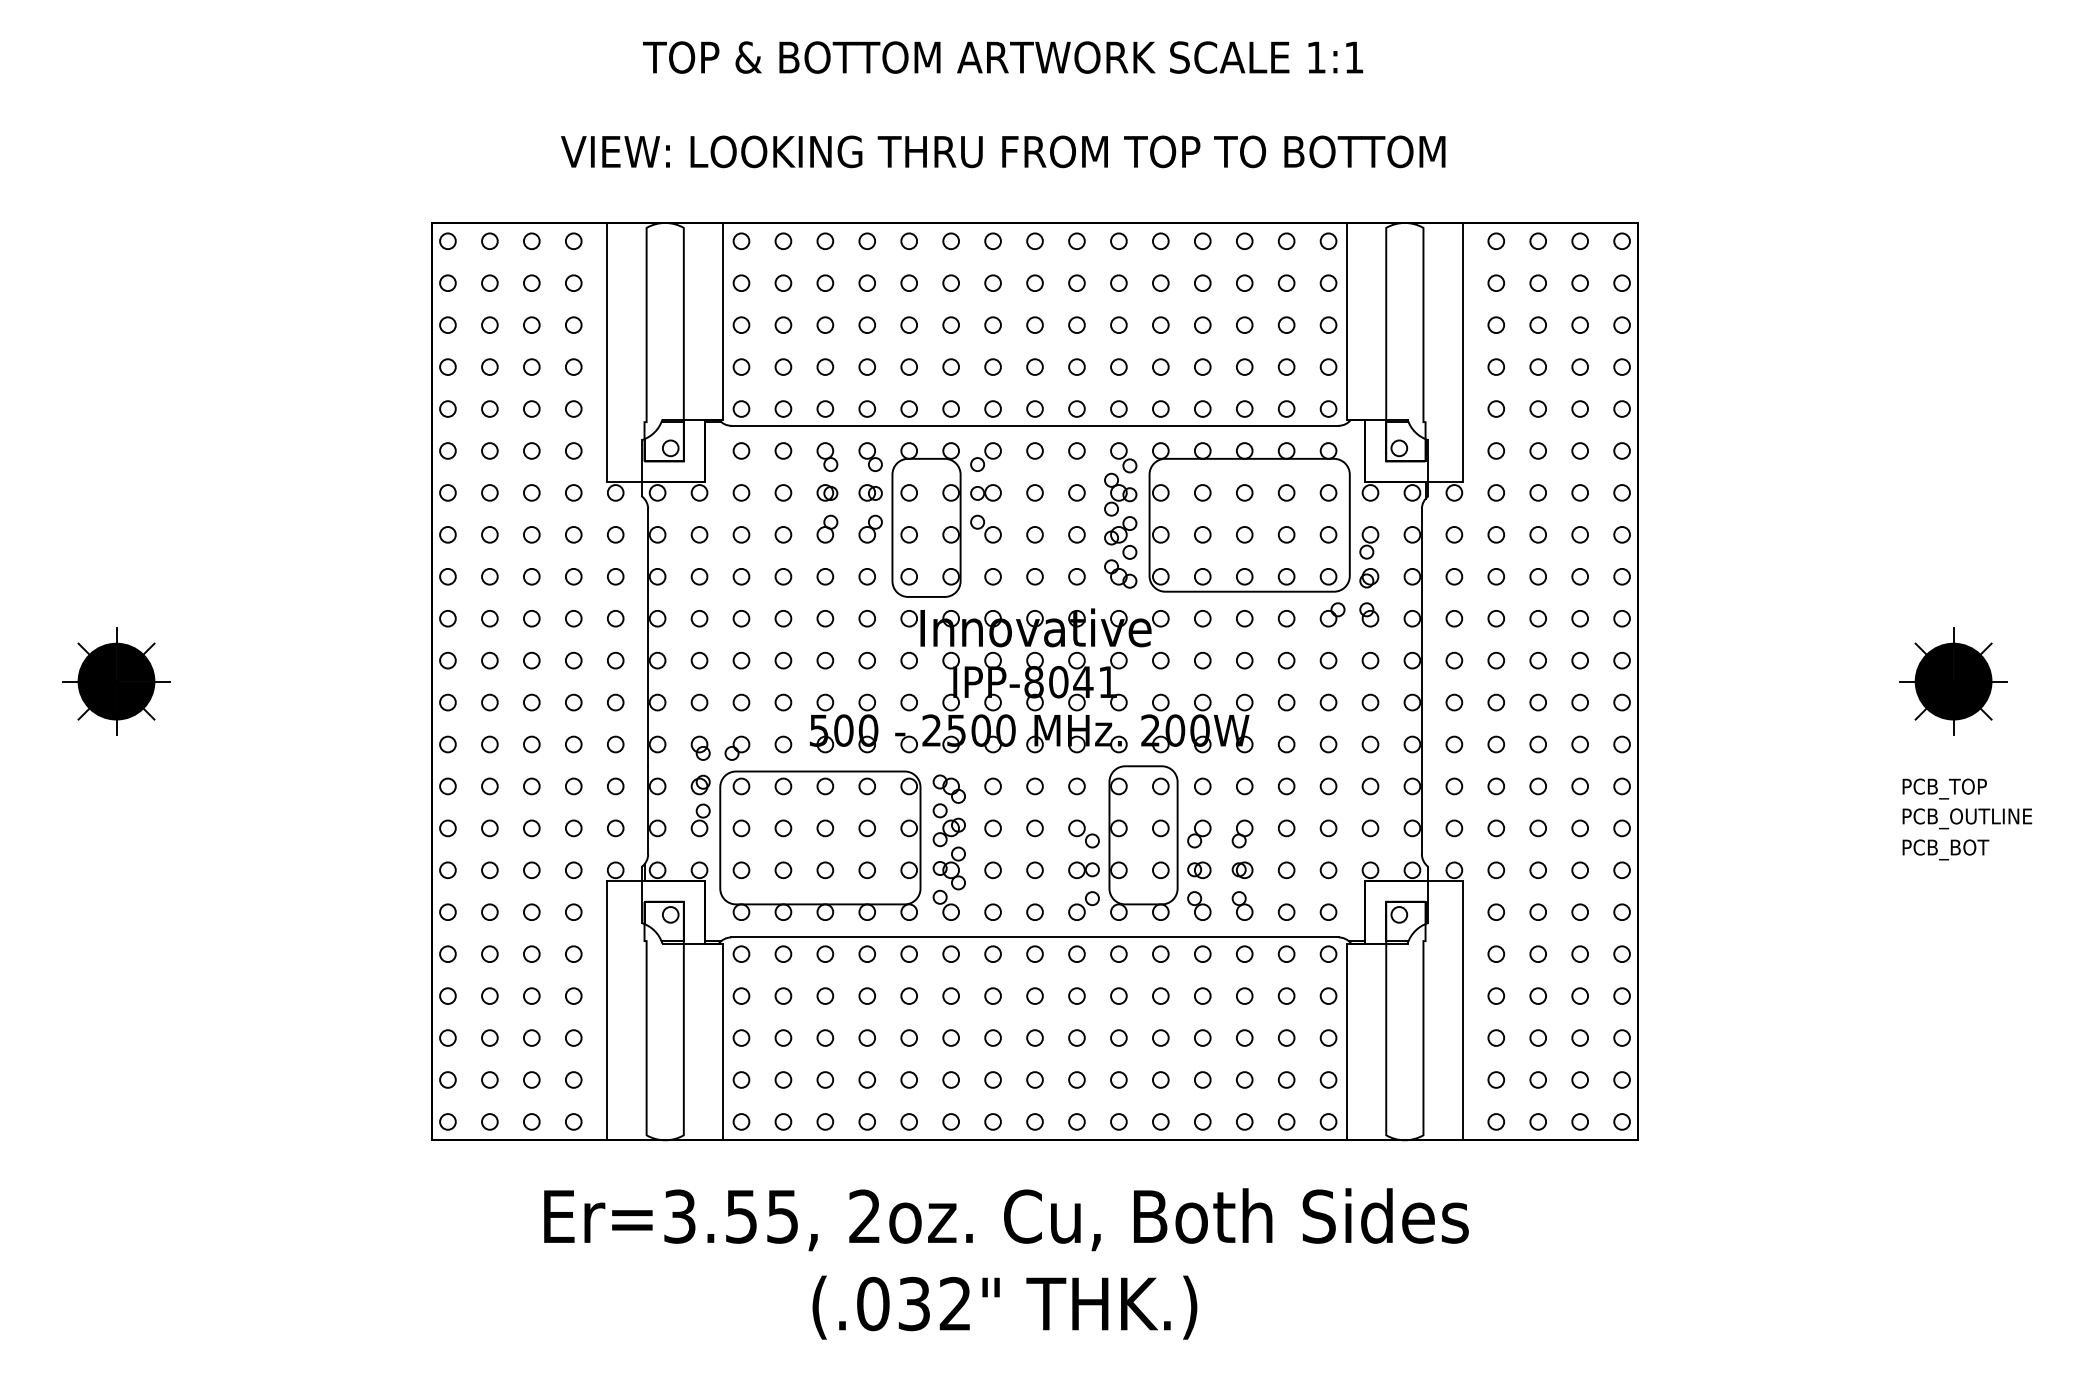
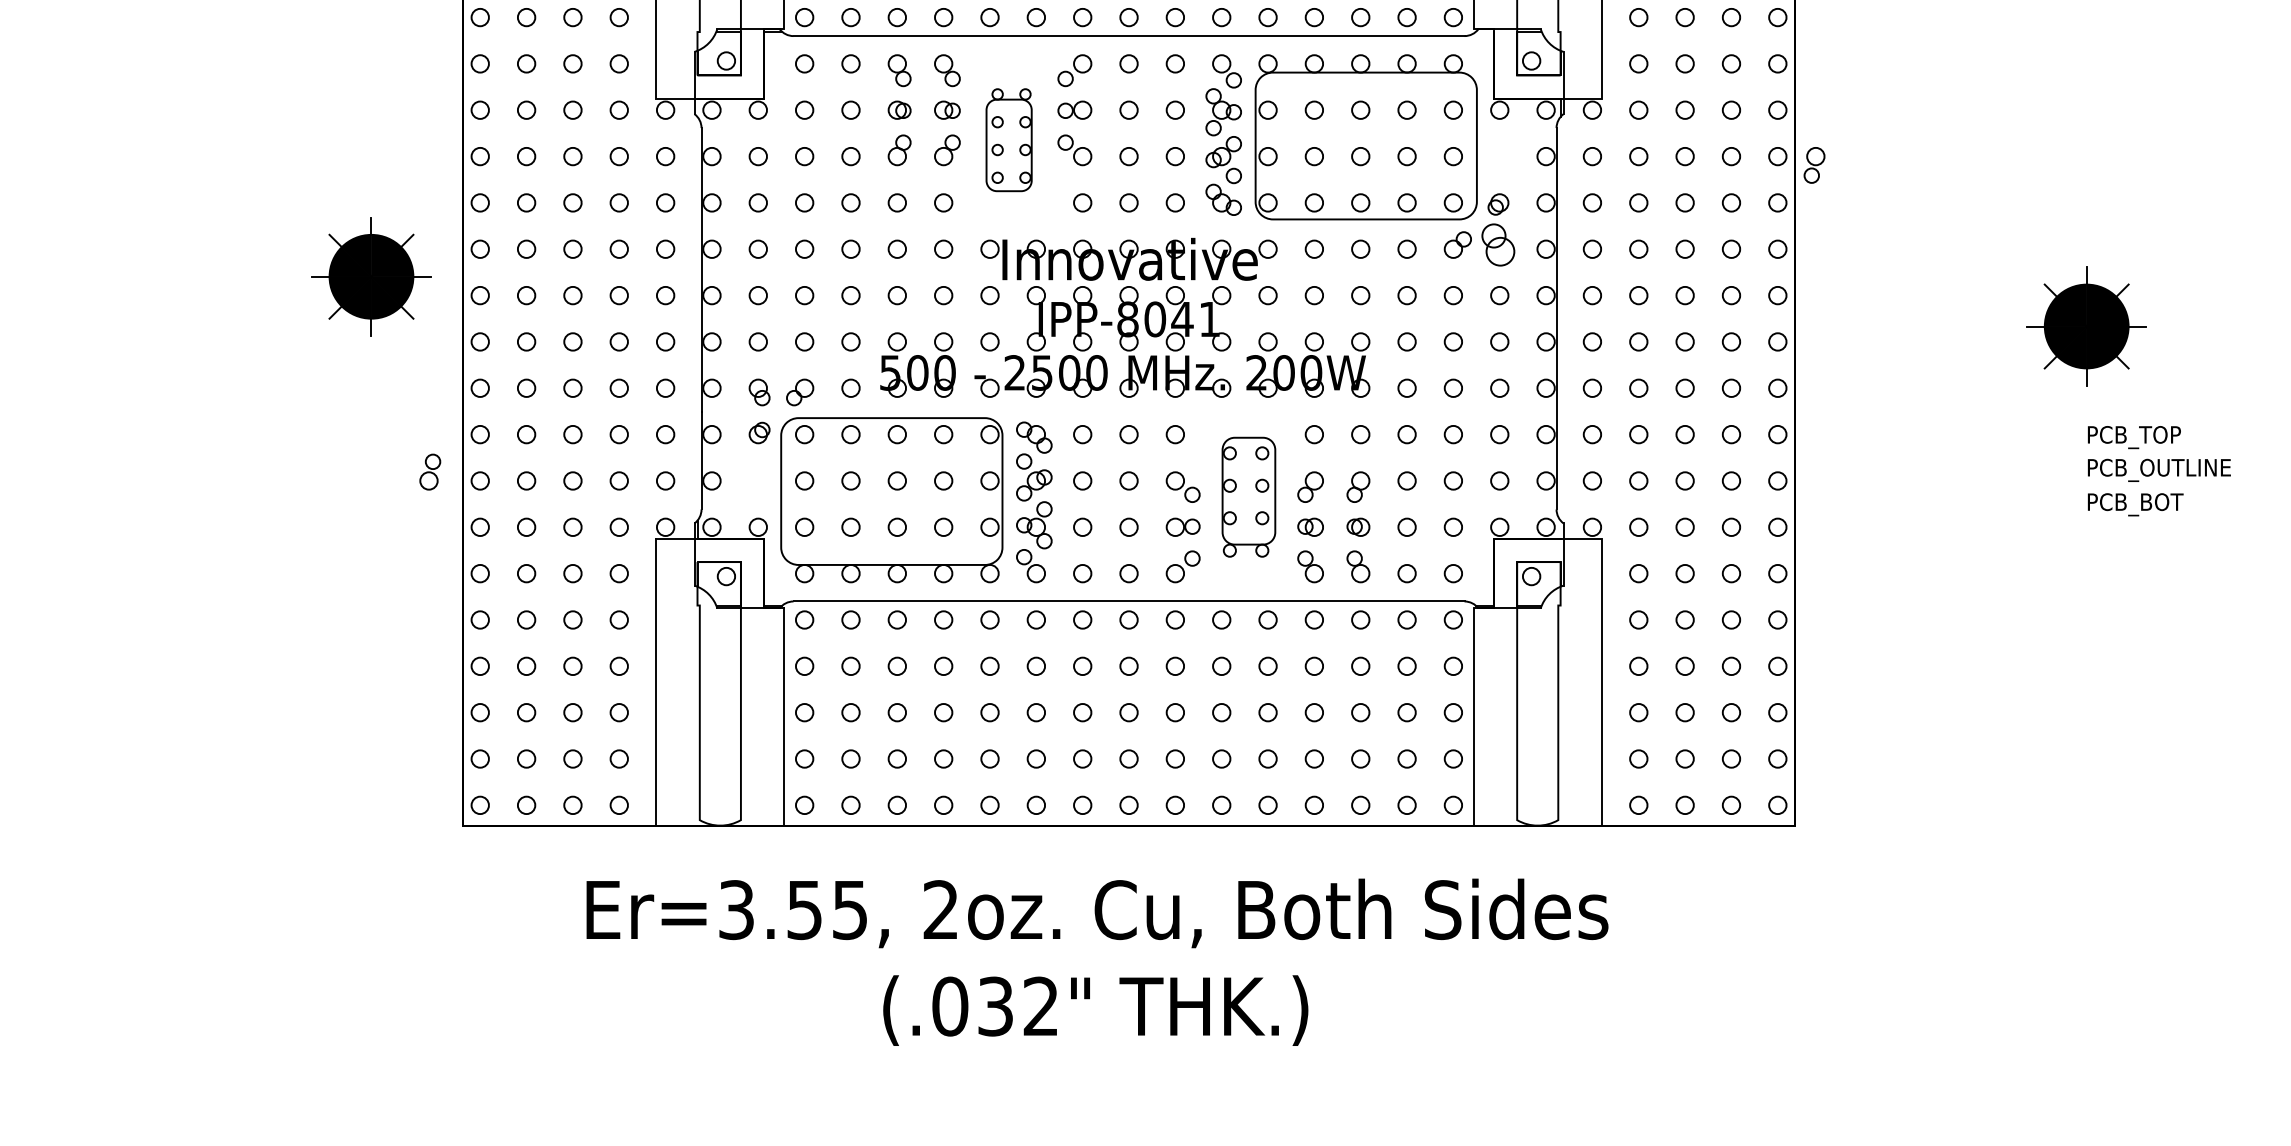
part: (926, 519) -> (1009, 139), size x0.6
part: (1369, 542) -> (1814, 165), moved
part: (1369, 614) -> (1498, 244), size x1.6
part: (116, 681) -> (371, 276), moved
part: (1953, 681) -> (2086, 326), moved
part: (700, 820) -> (430, 472), moved
part: (1143, 842) -> (1248, 496), size x0.7

